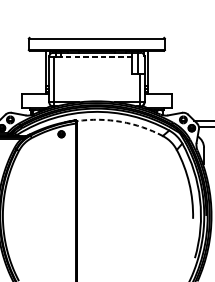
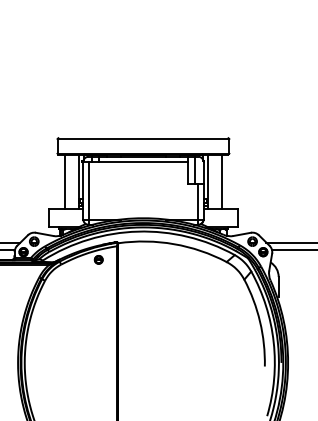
line: (96, 56) -> (143, 161), dashed -> solid
line: (35, 72) -> (65, 181), added
line: (158, 72) -> (221, 181), added
arc: (121, 122) -> (174, 244), dashed -> solid

